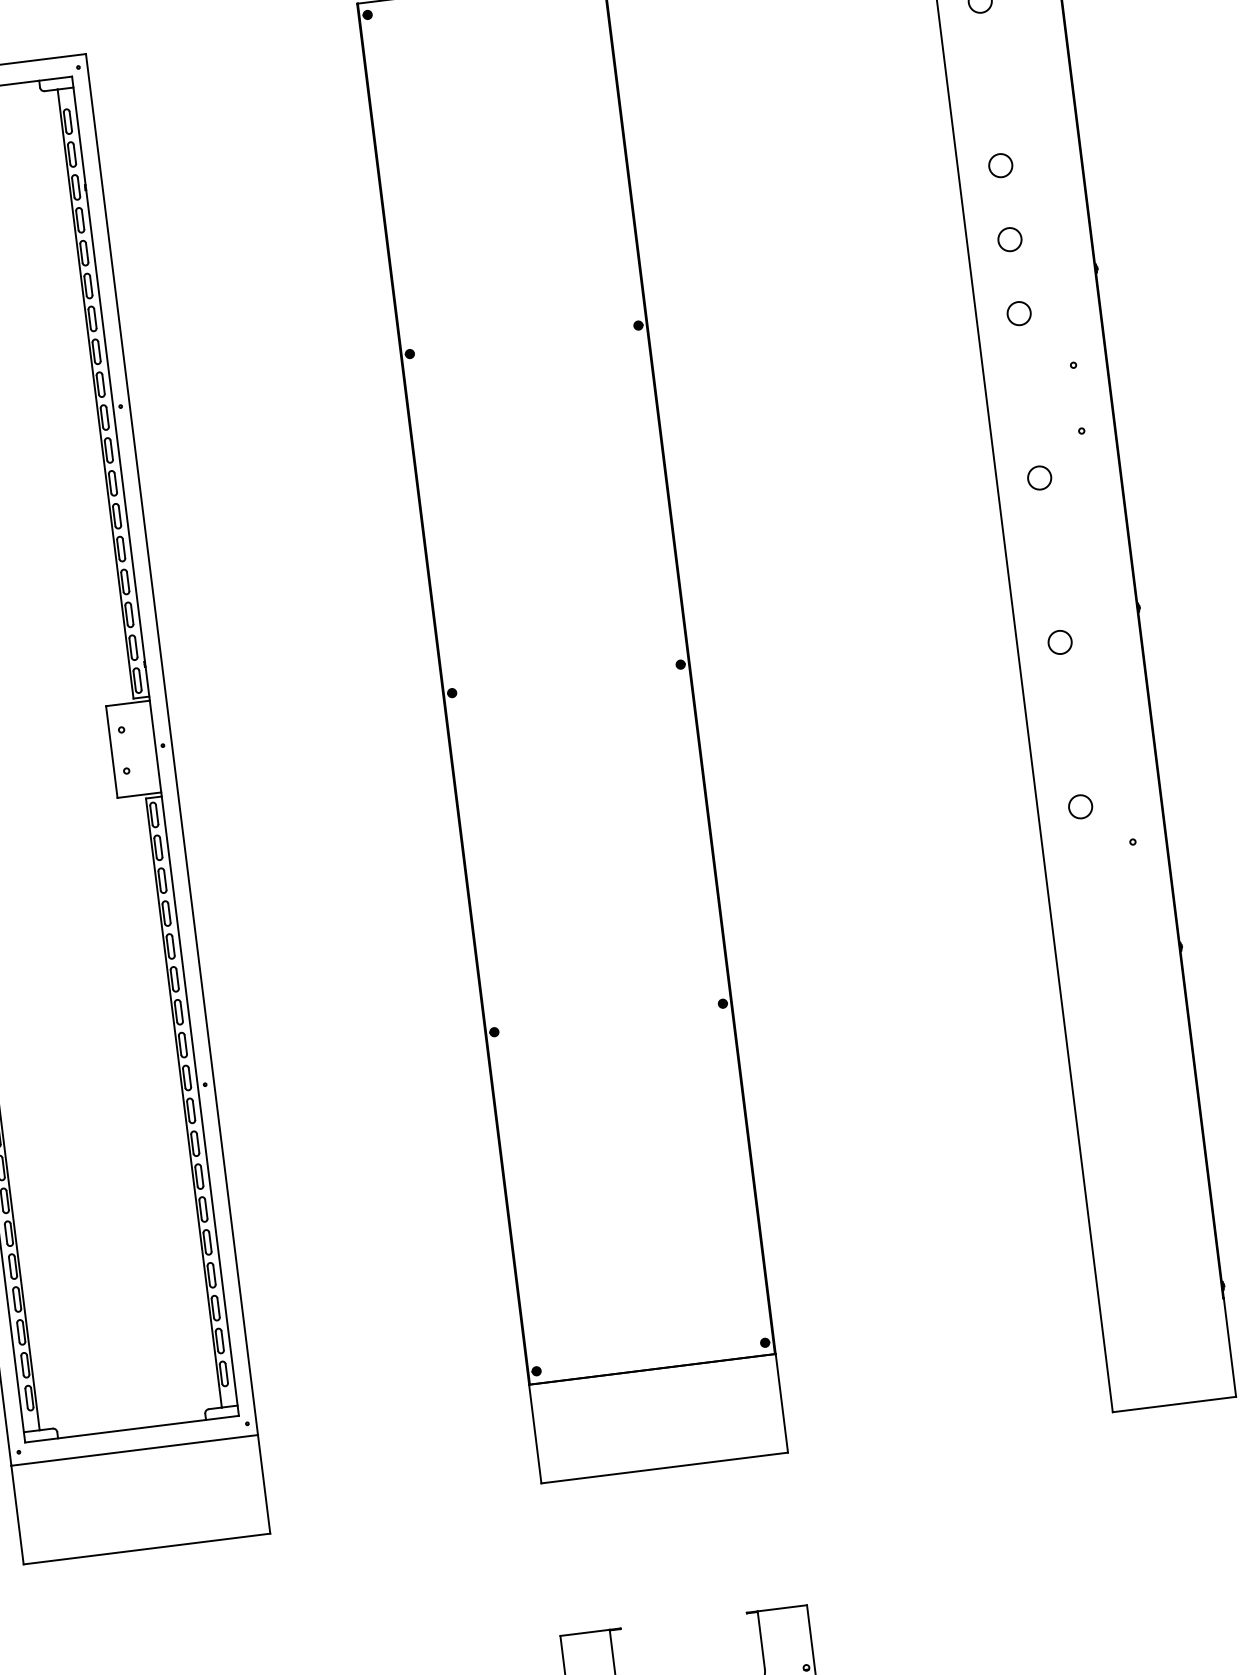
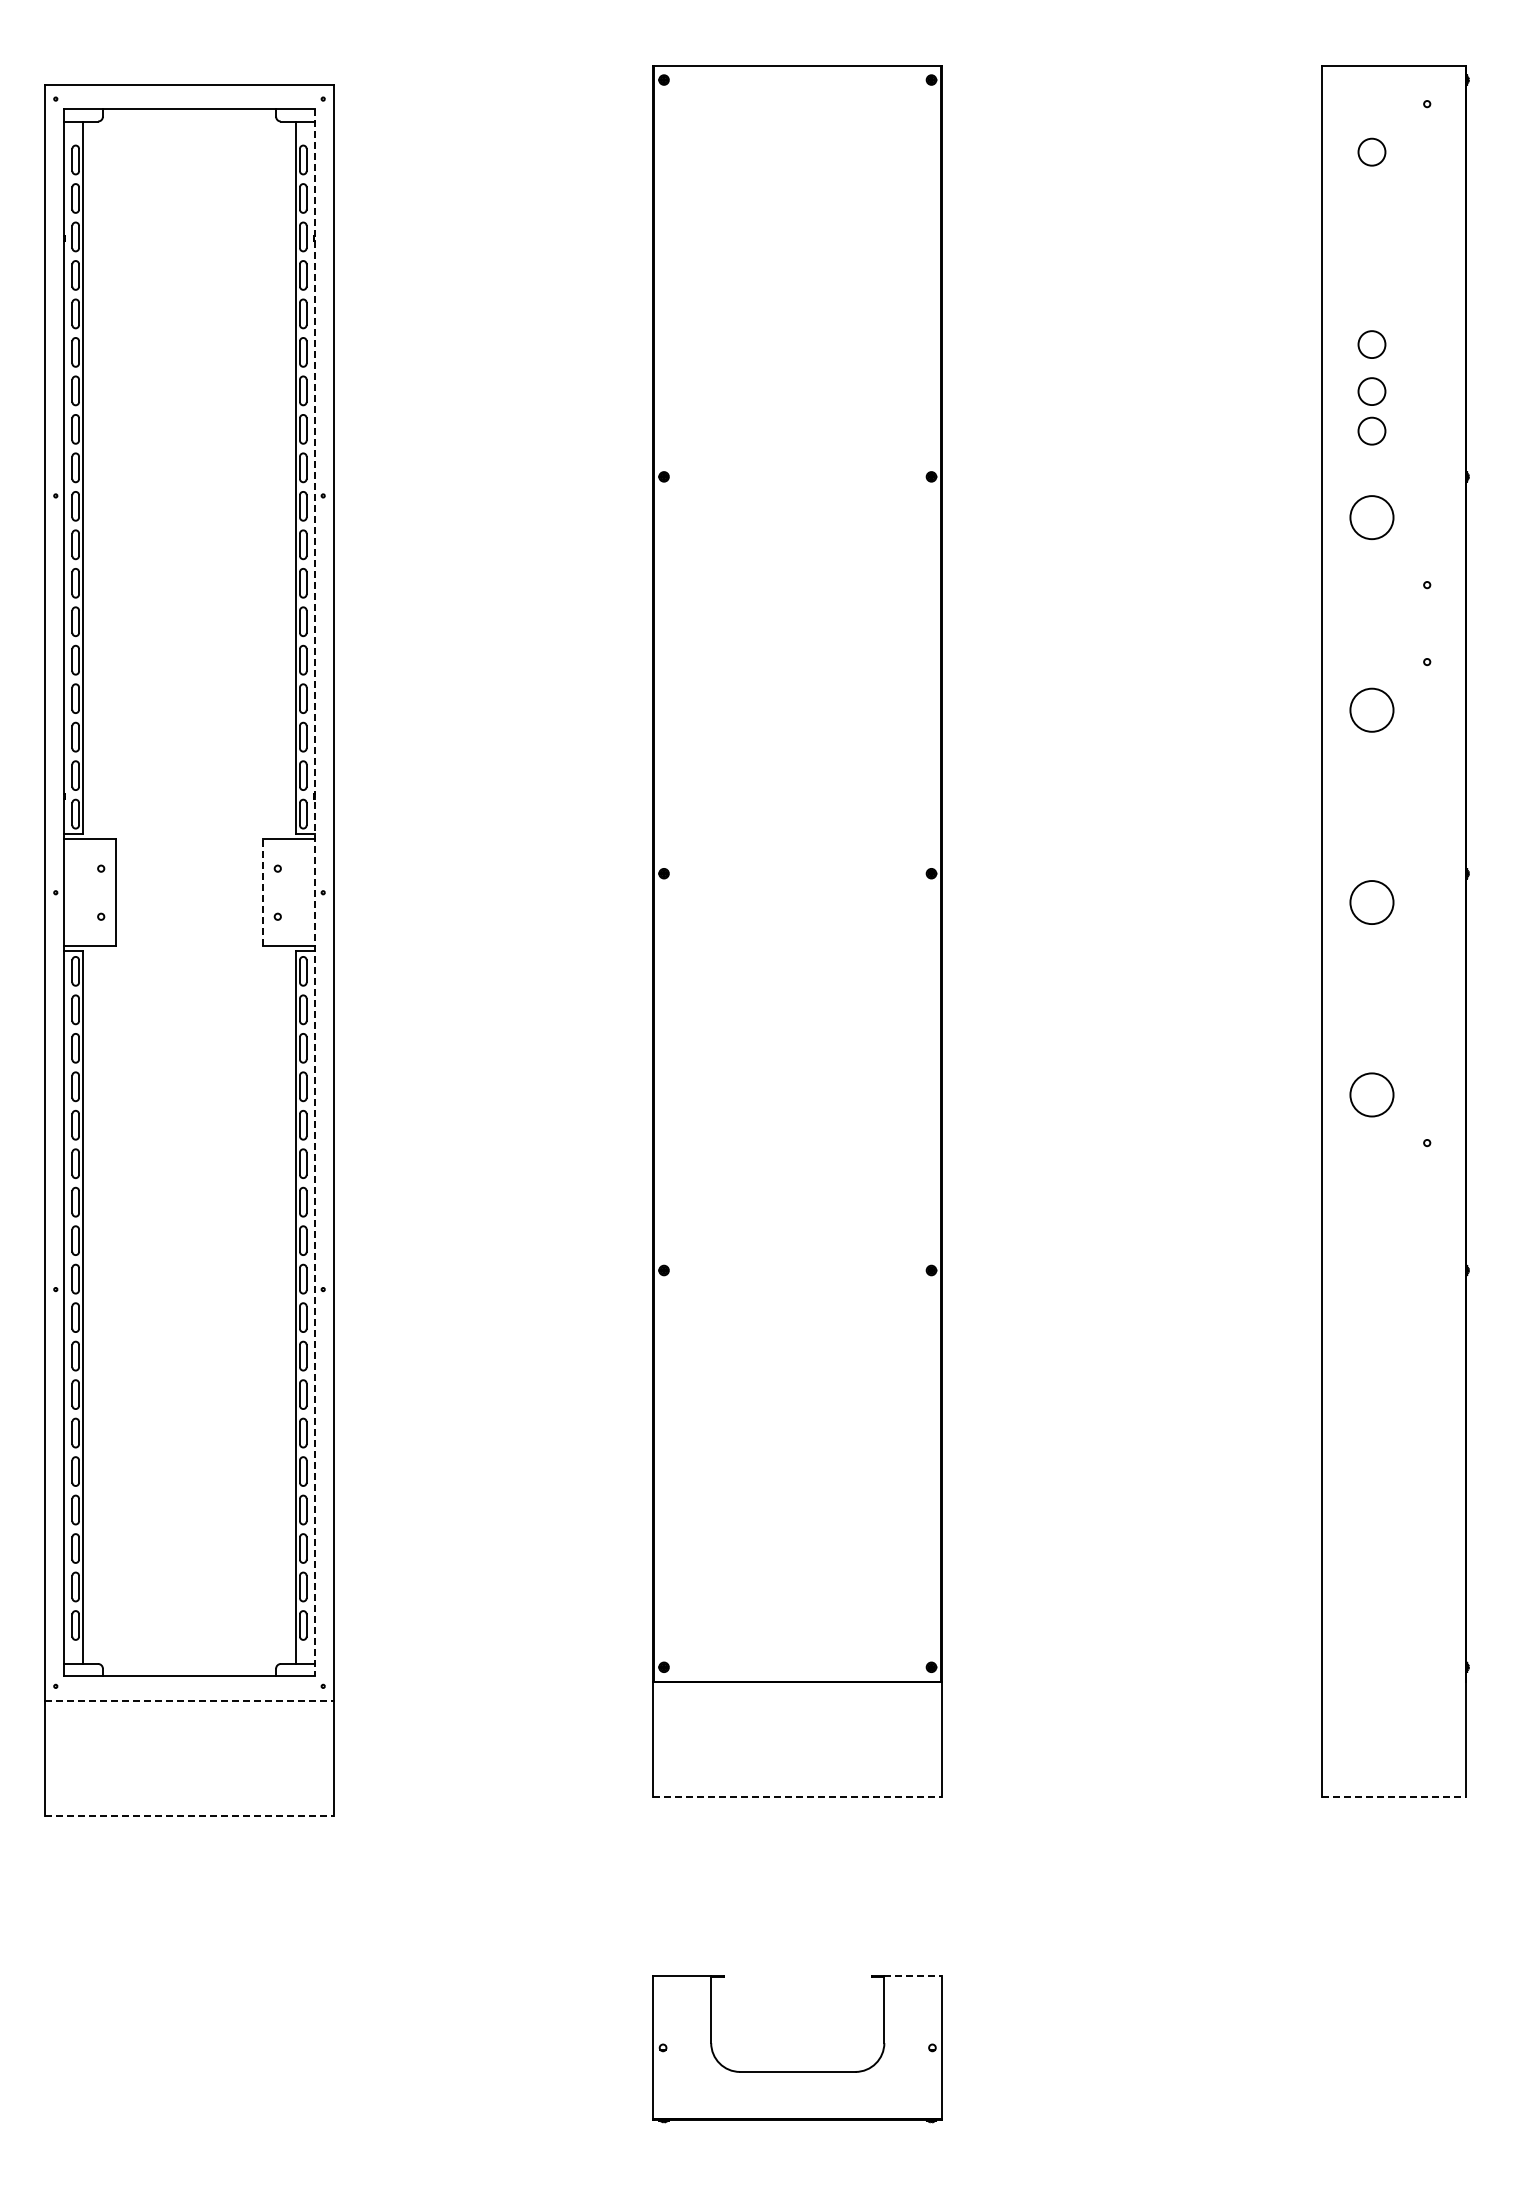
circle: (1005, 205) -> (1371, 391), added
circle: (1018, 313) -> (1371, 517), size x1.6
circle: (1039, 477) -> (1371, 709), size x1.6
circle: (1059, 642) -> (1371, 902), size x1.6
line: (155, 746) -> (314, 892), solid -> dashed
line: (111, 751) -> (263, 892), solid -> dashed
circle: (1080, 806) -> (1371, 1094), size x1.6
line: (1174, 1404) -> (1394, 1797), solid -> dashed
line: (135, 1450) -> (190, 1700), solid -> dashed
line: (665, 1468) -> (798, 1797), solid -> dashed
line: (147, 1549) -> (190, 1816), solid -> dashed
line: (782, 1608) -> (913, 1975), solid -> dashed

